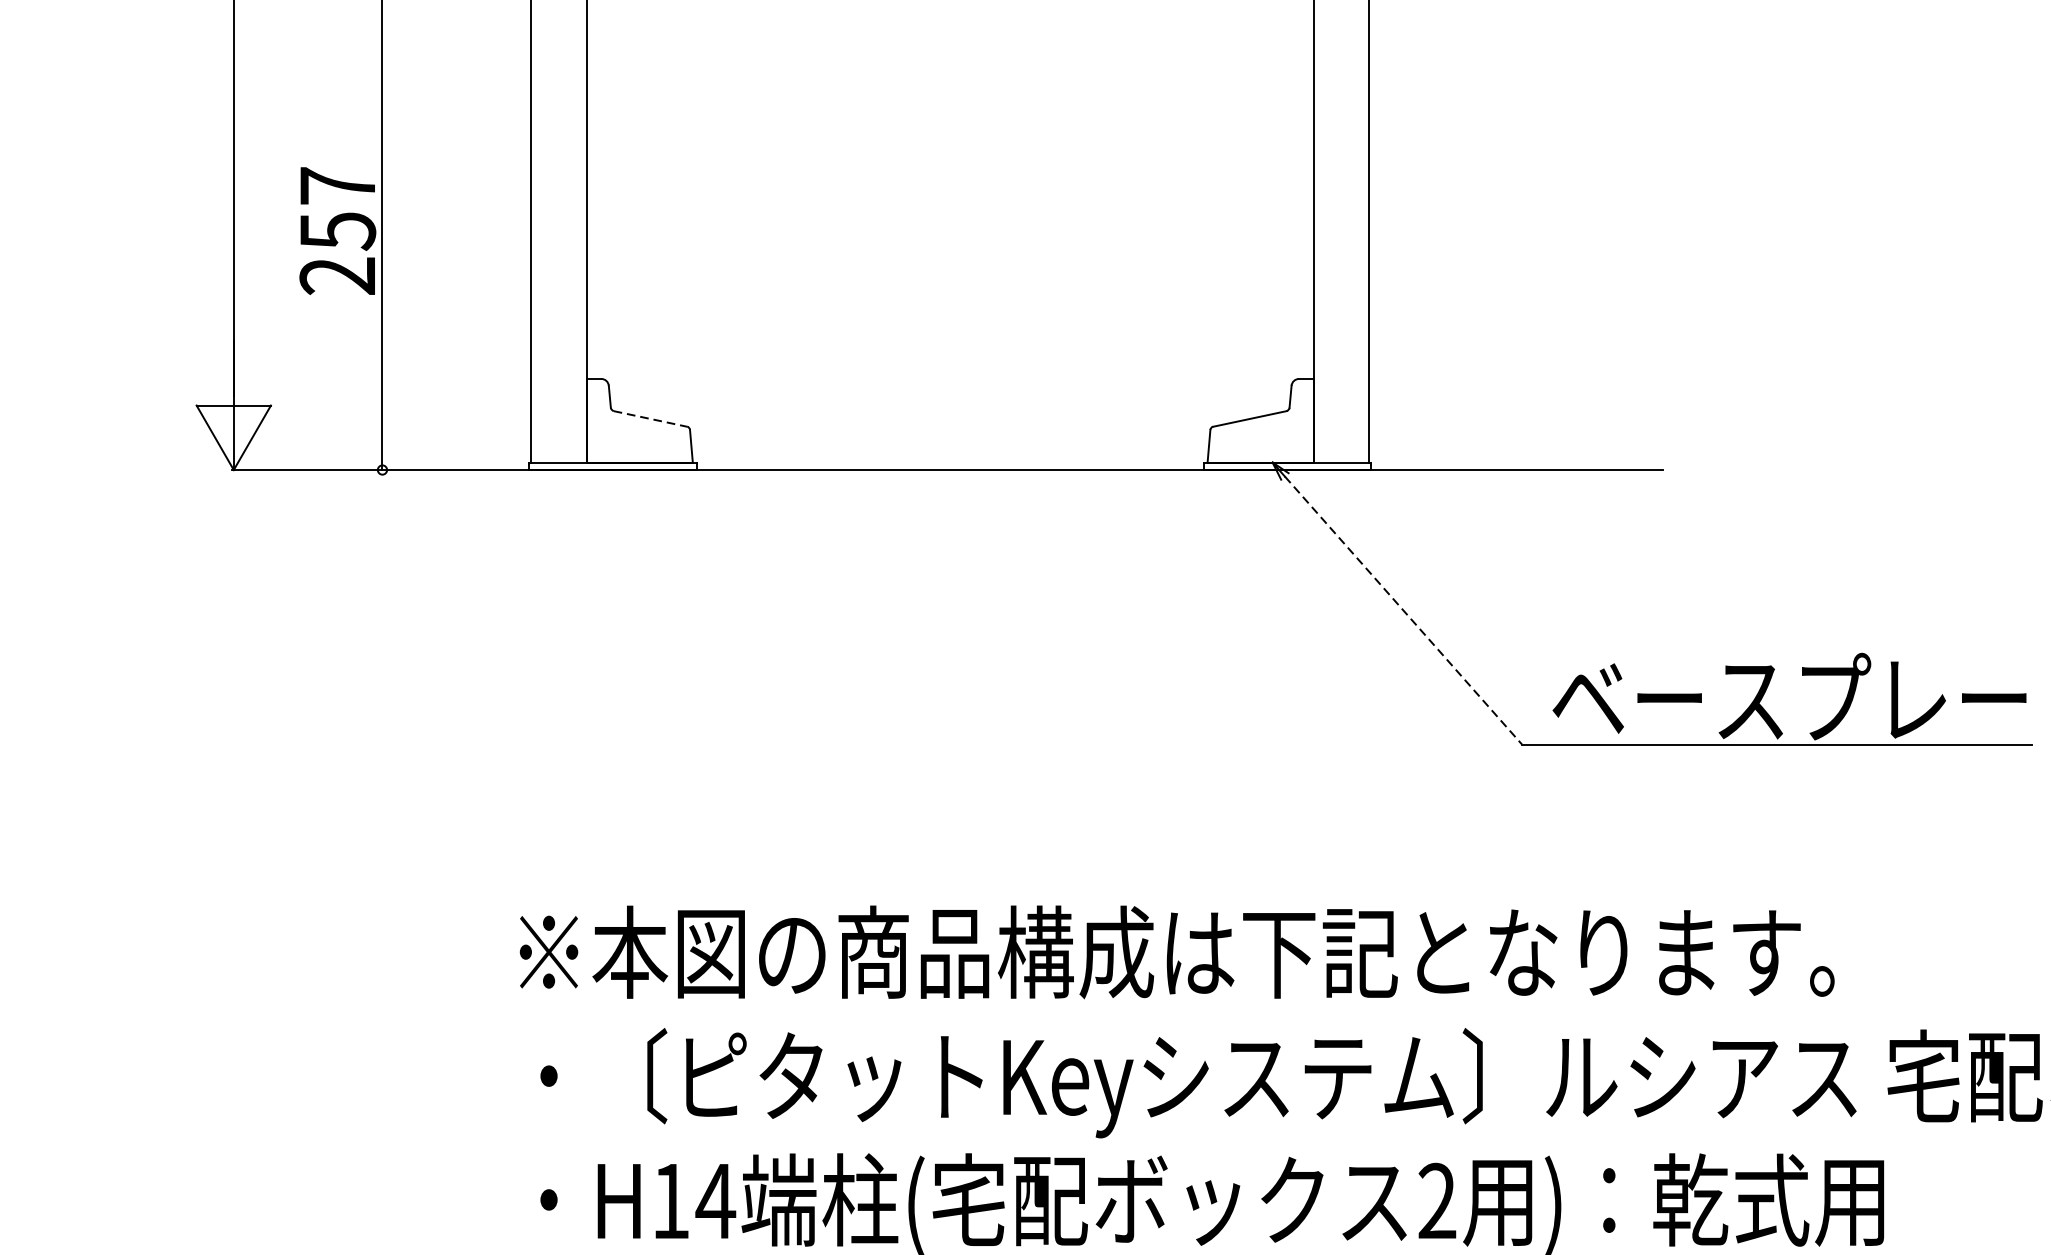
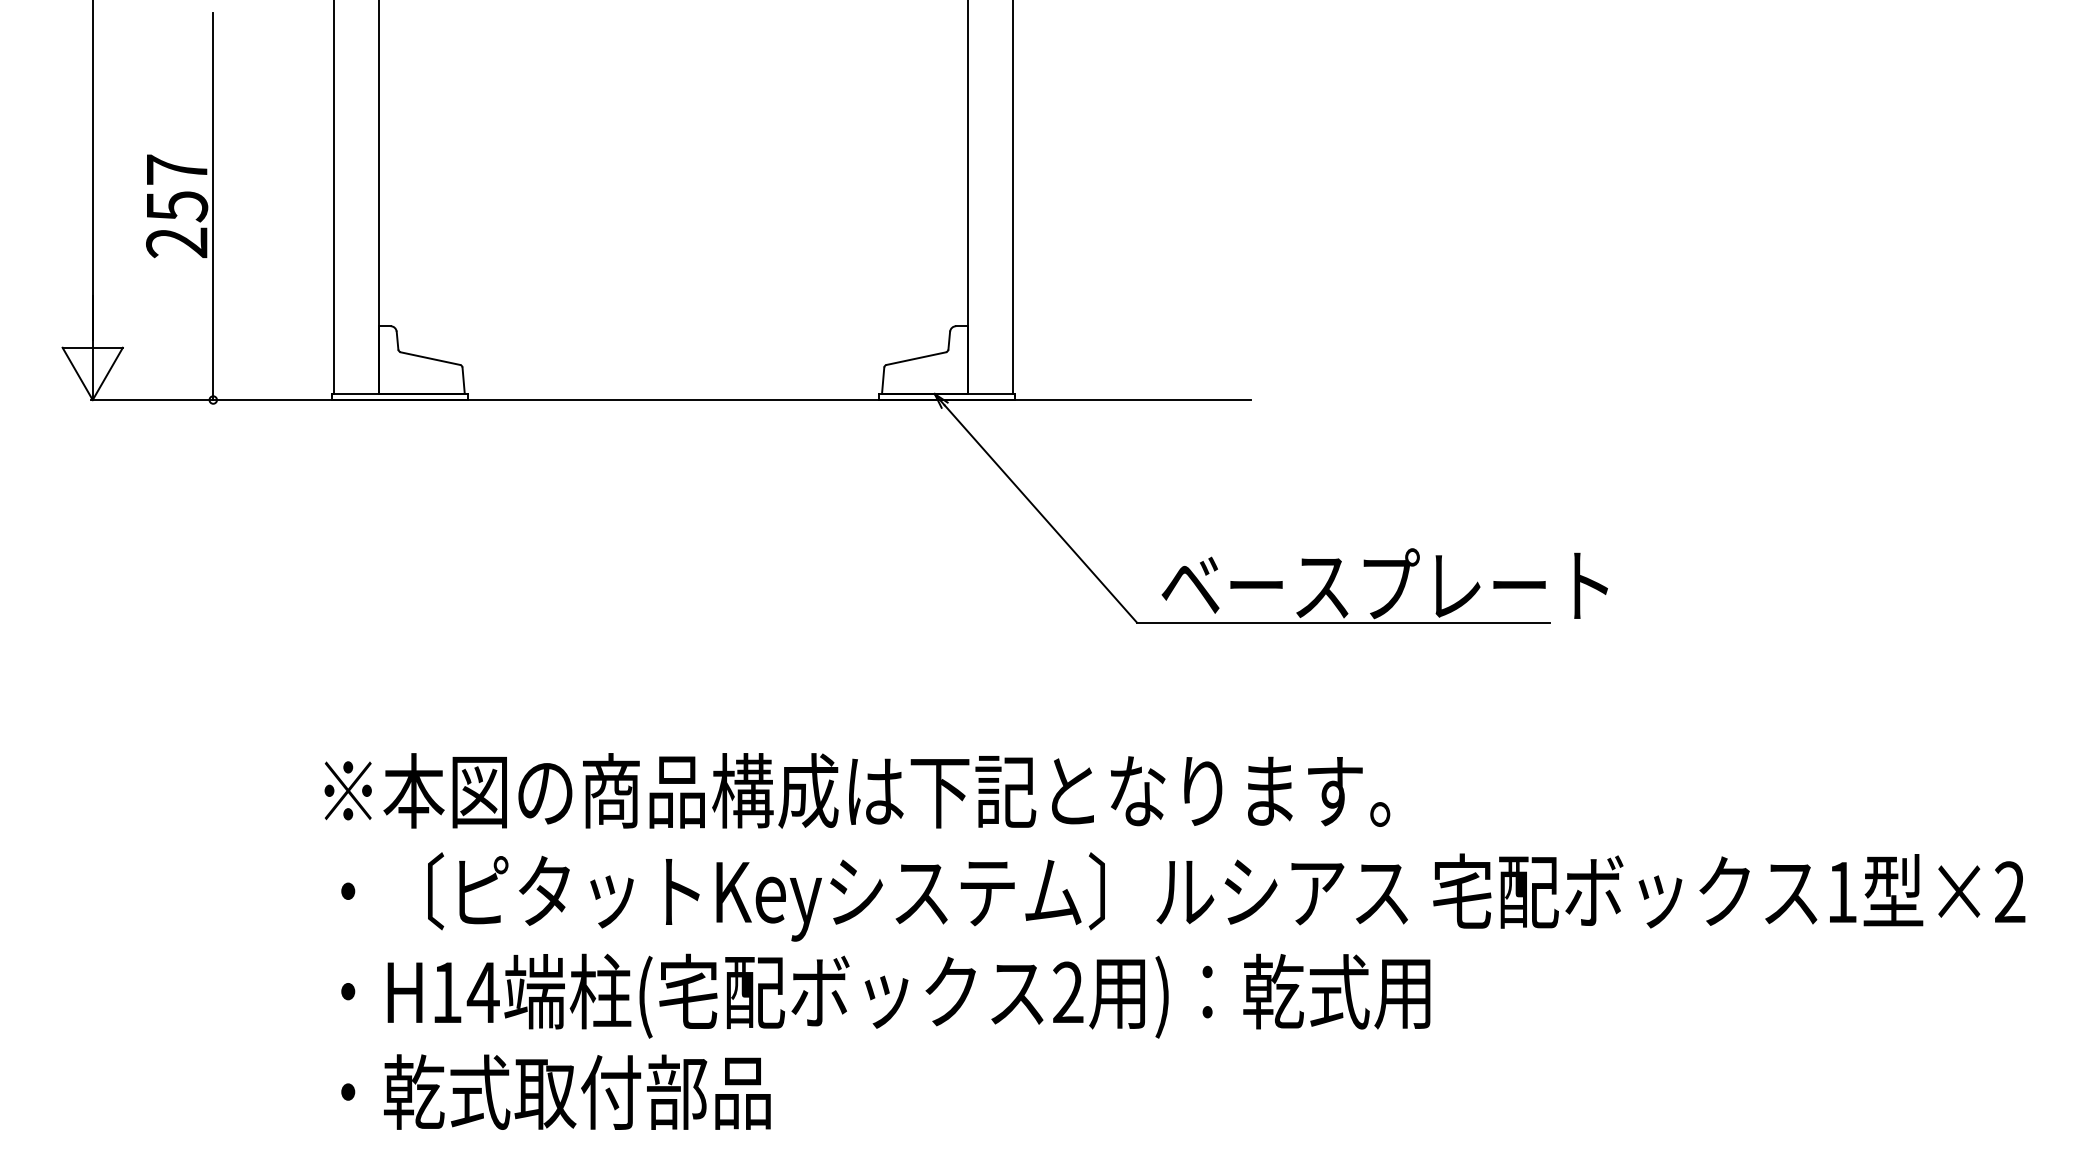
line: (650, 418) -> (430, 358), dashed -> solid
line: (1404, 611) -> (1041, 514), dashed -> solid

